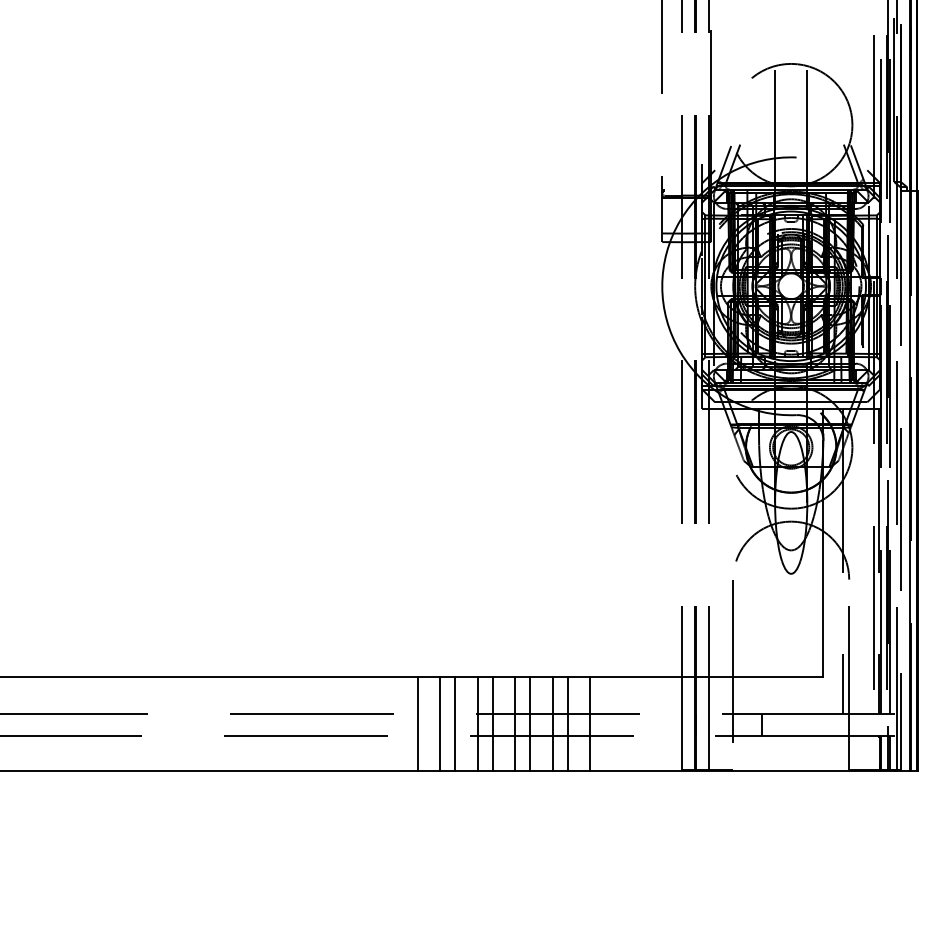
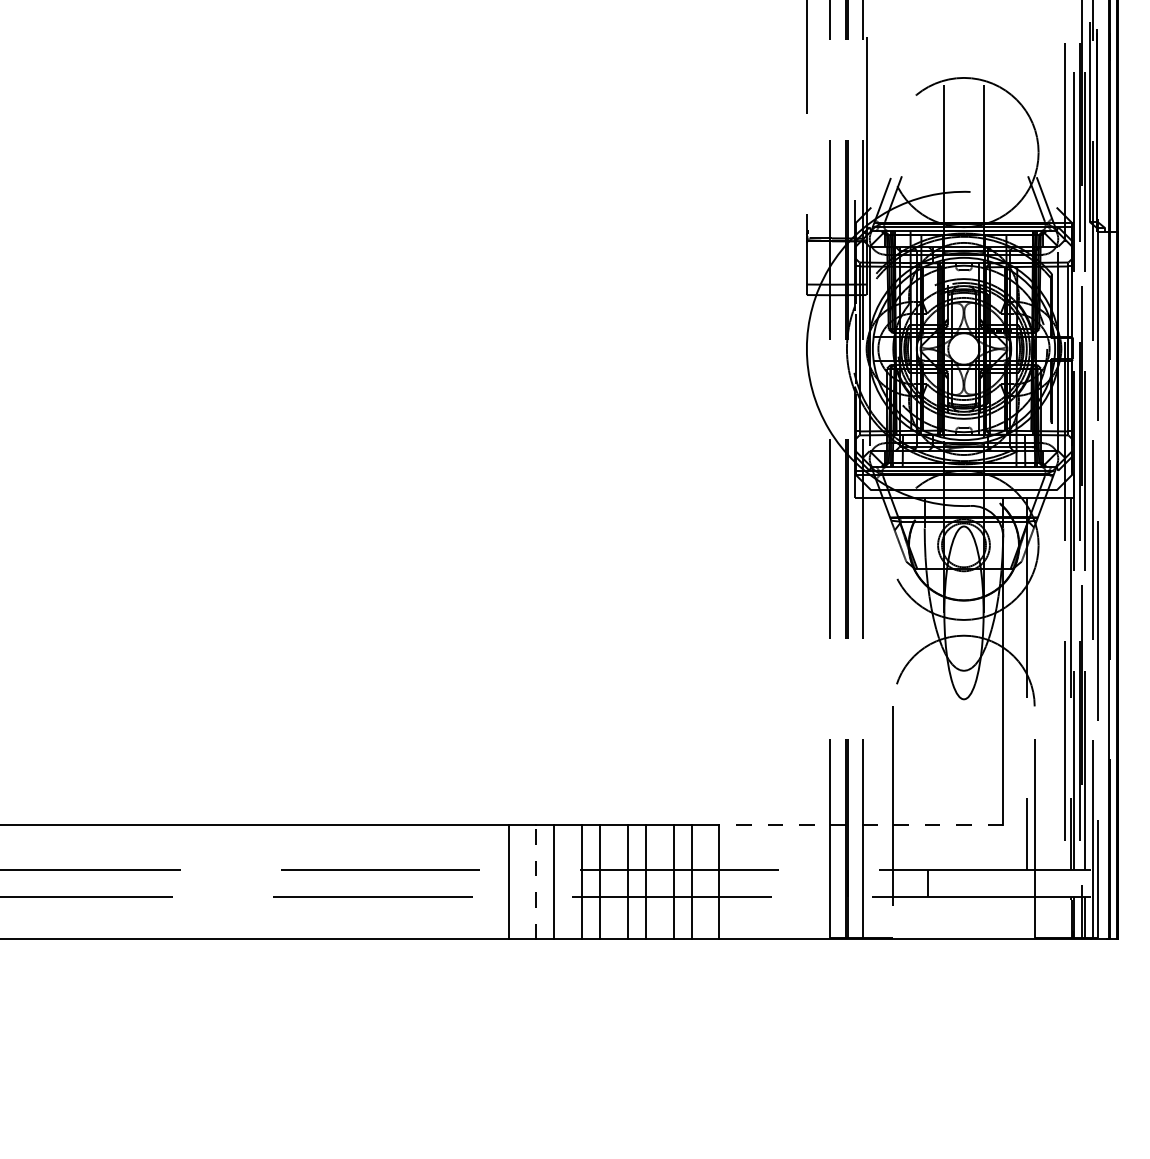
line: (706, 676) -> (860, 824), solid -> dashed
line: (440, 723) -> (536, 881), solid -> dashed

